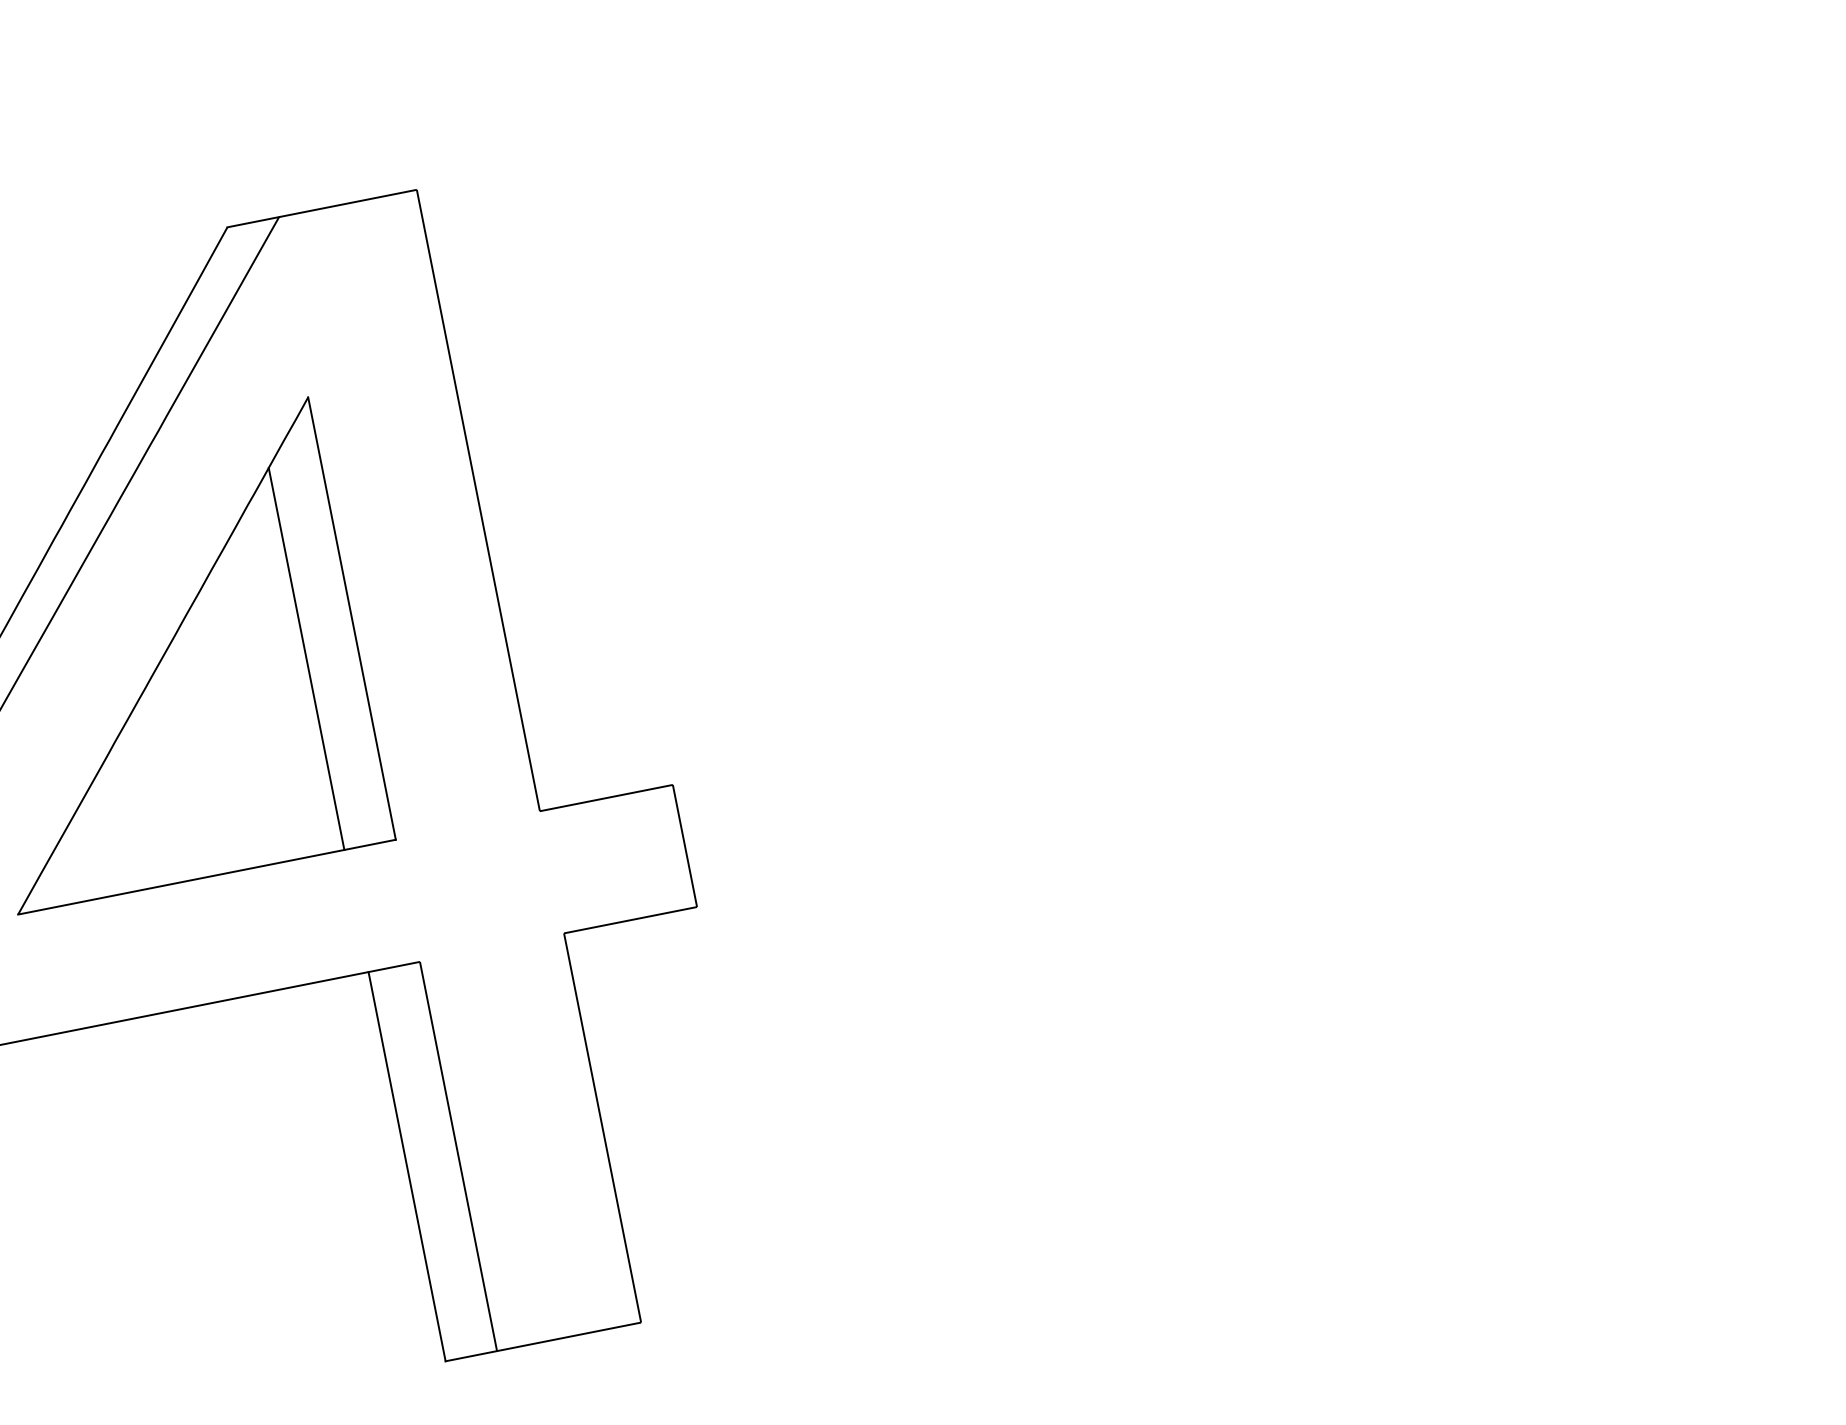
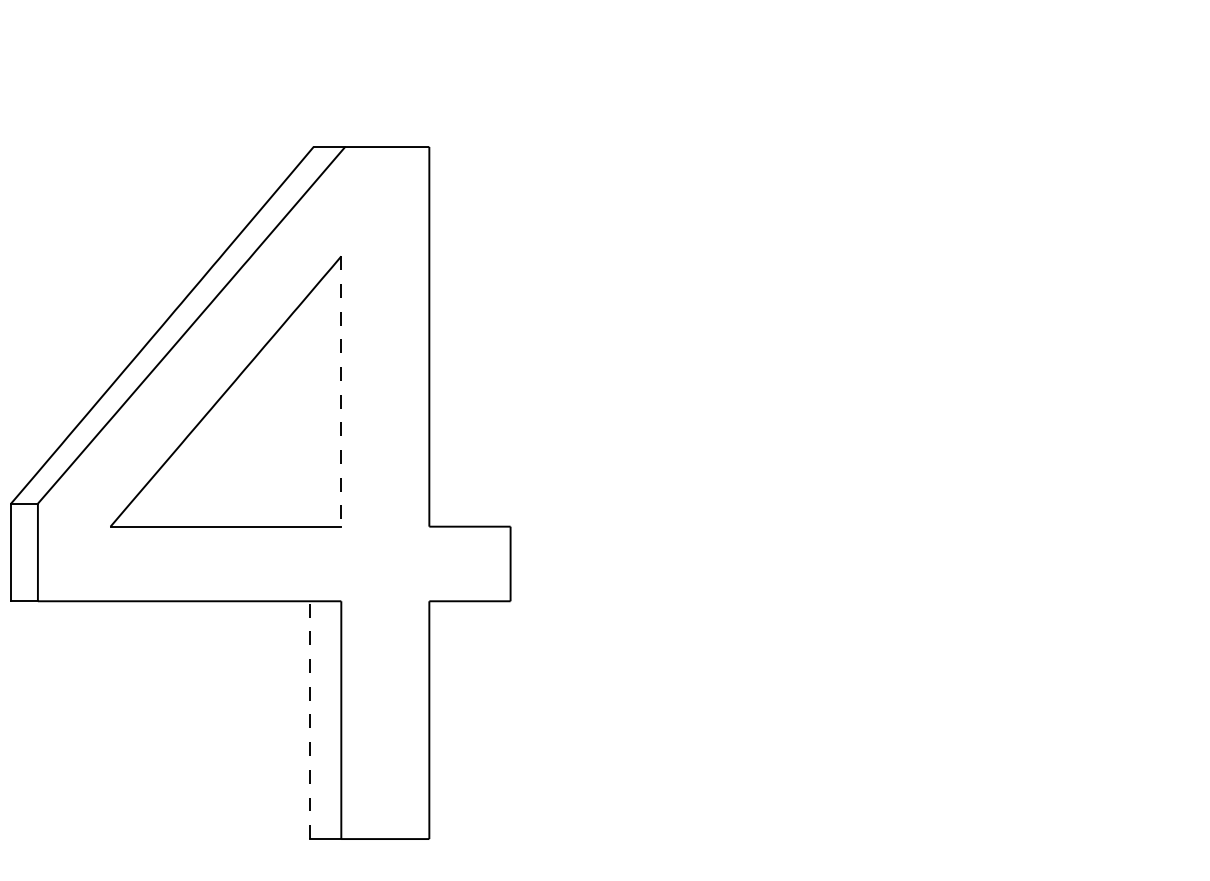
line: (352, 620) -> (341, 392), solid -> dashed
line: (305, 658) -> (309, 409), removed
line: (406, 1167) -> (309, 720), solid -> dashed

